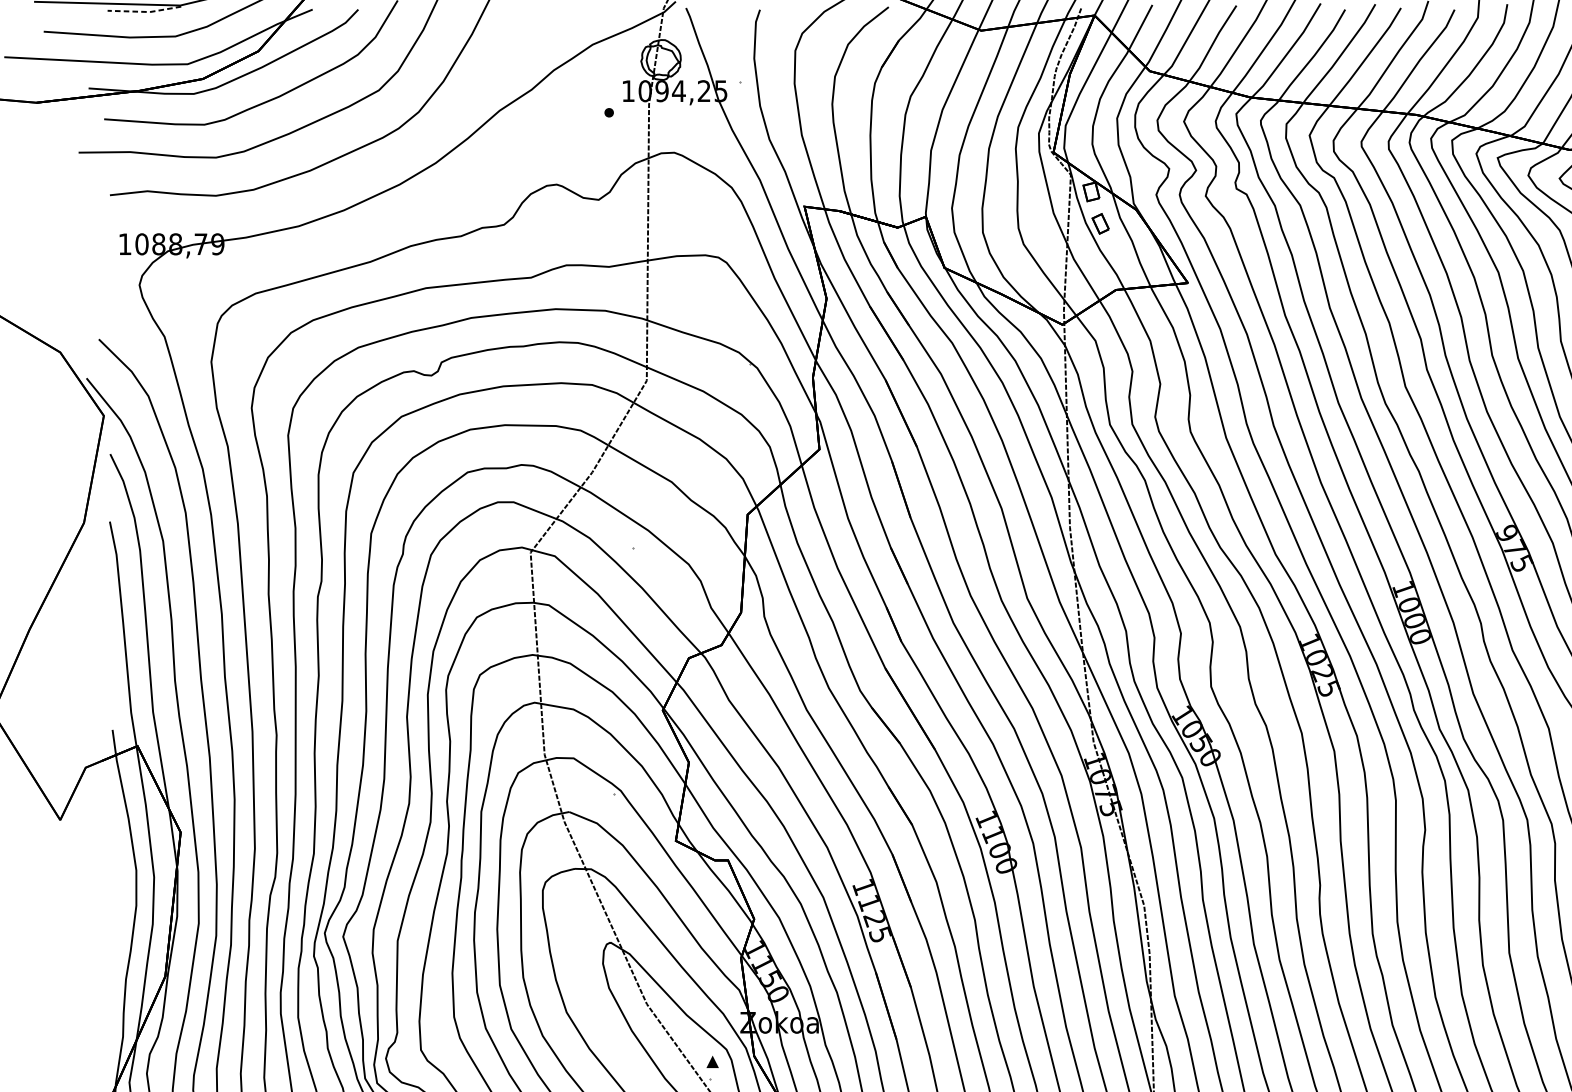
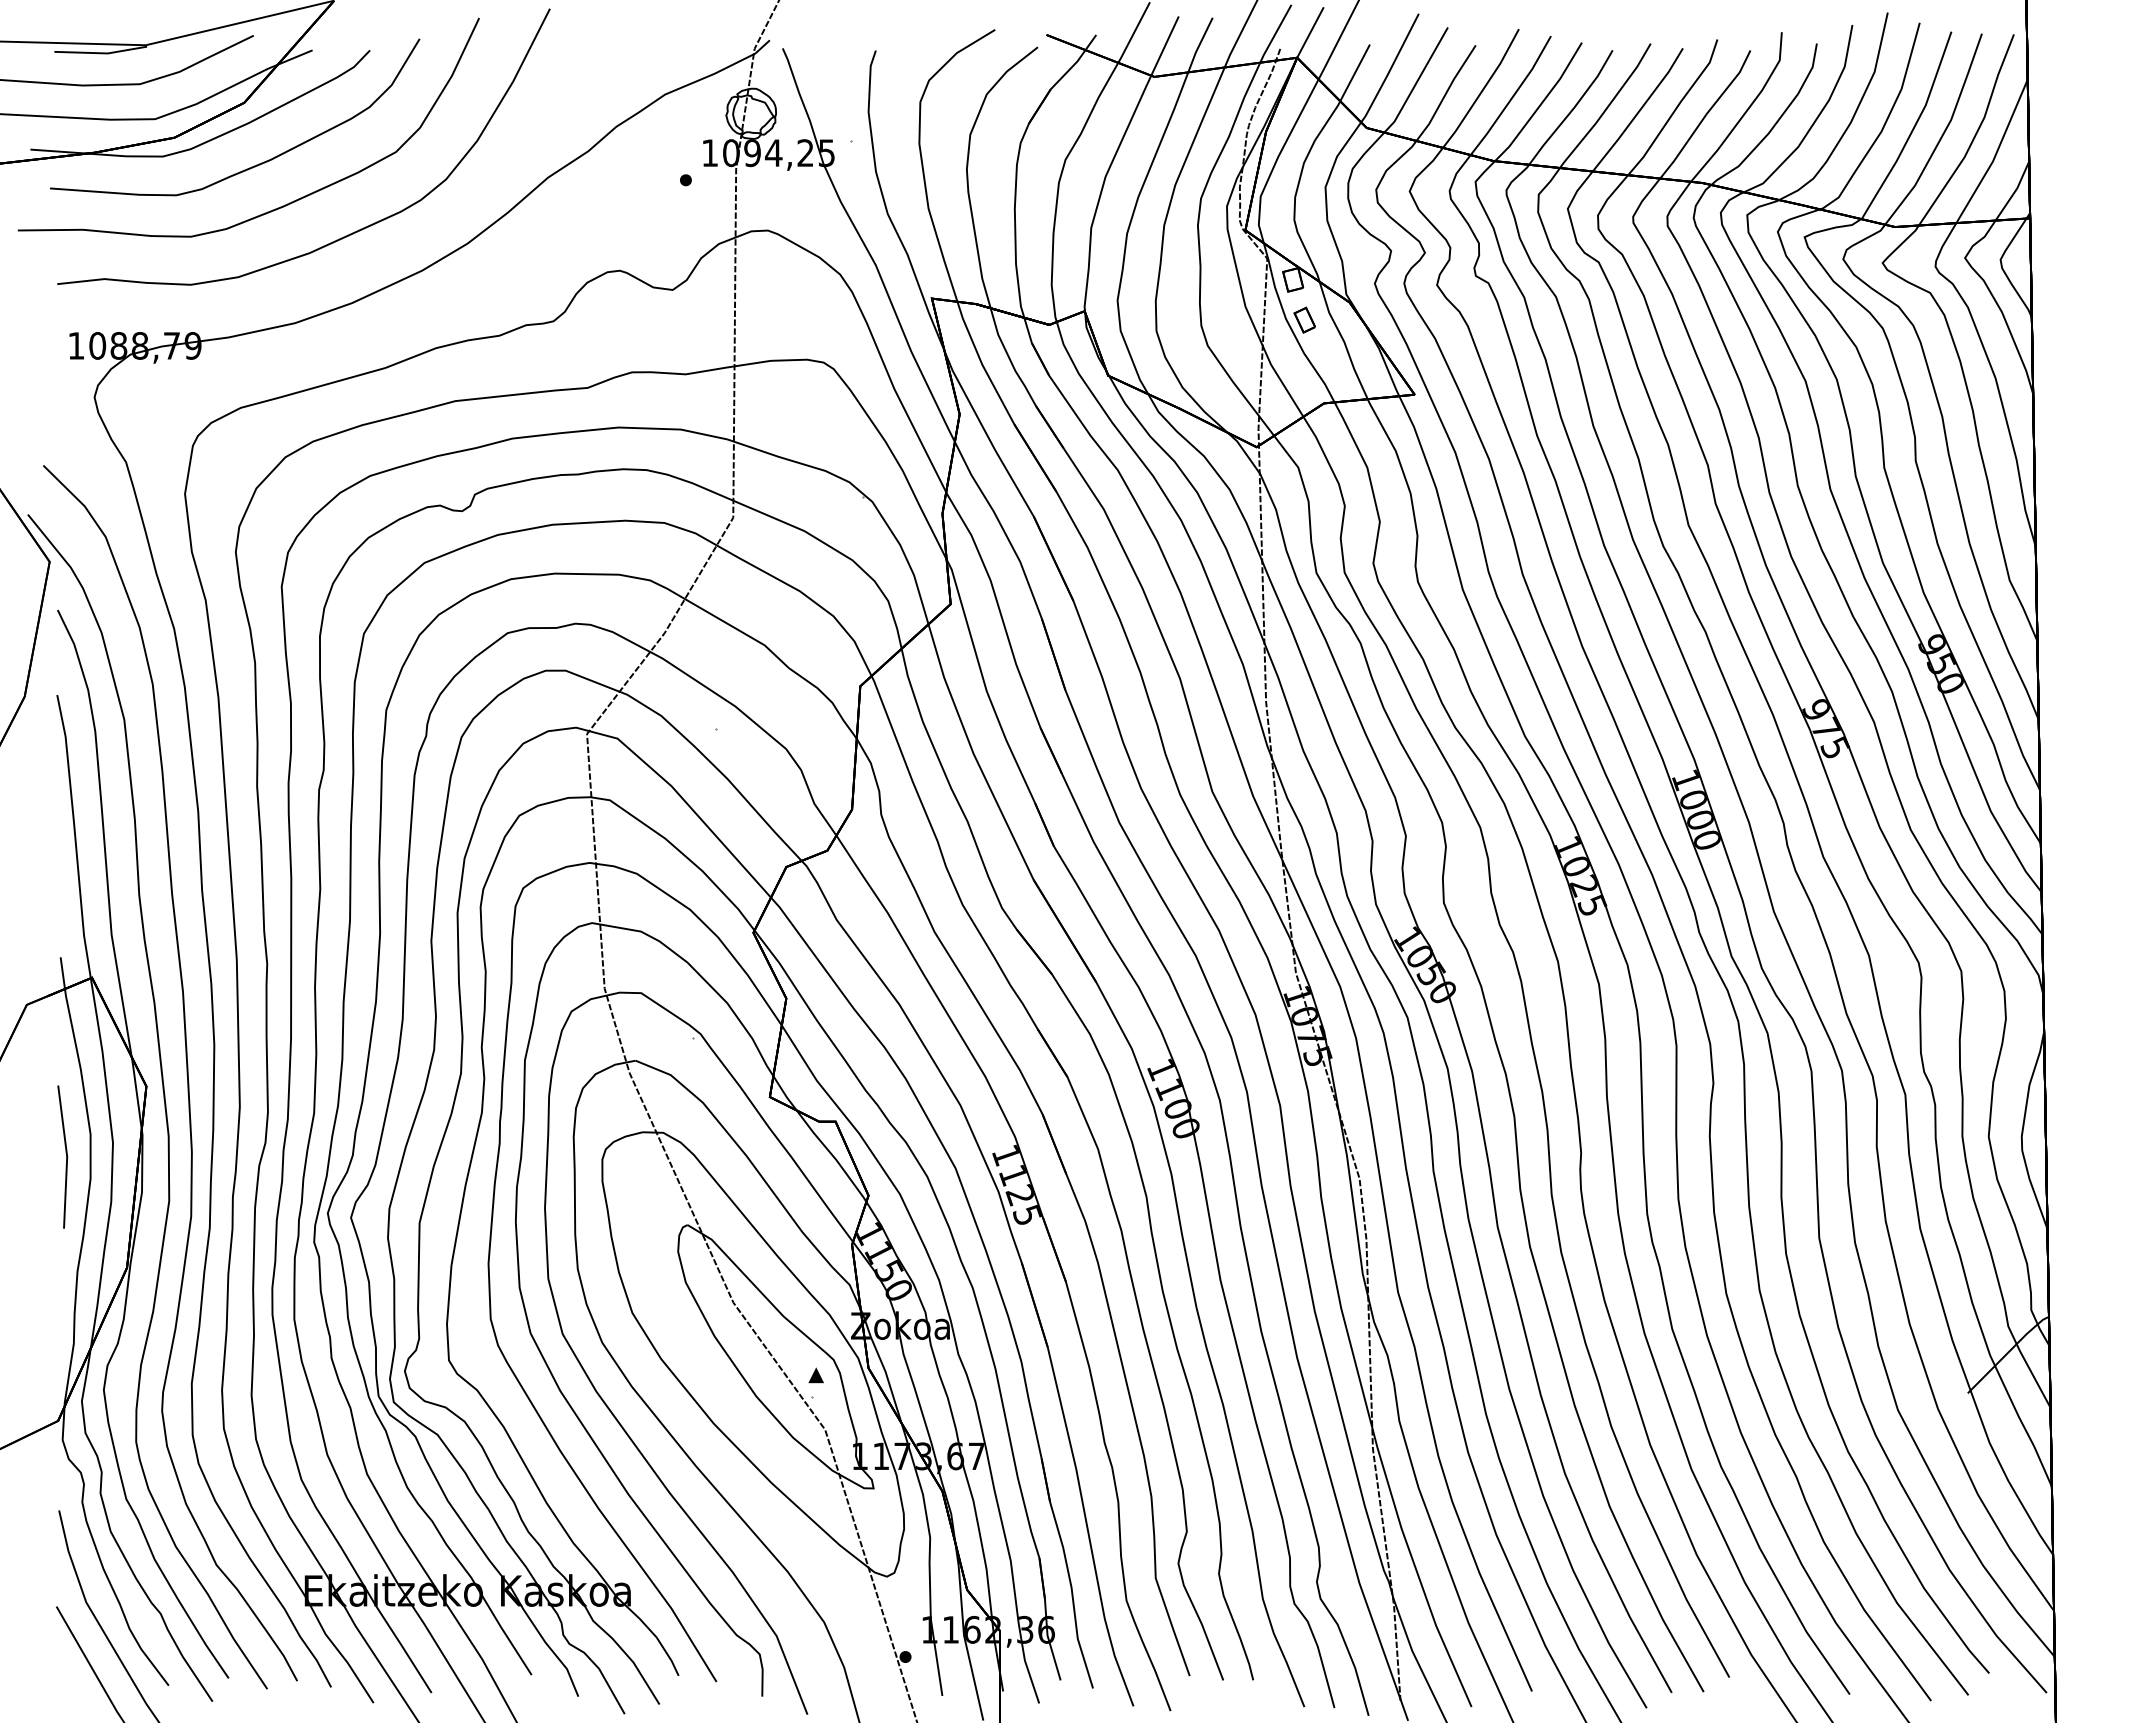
line: (144, 12) -> (100, 53), dashed -> solid
line: (117, 888) -> (66, 1156), added

